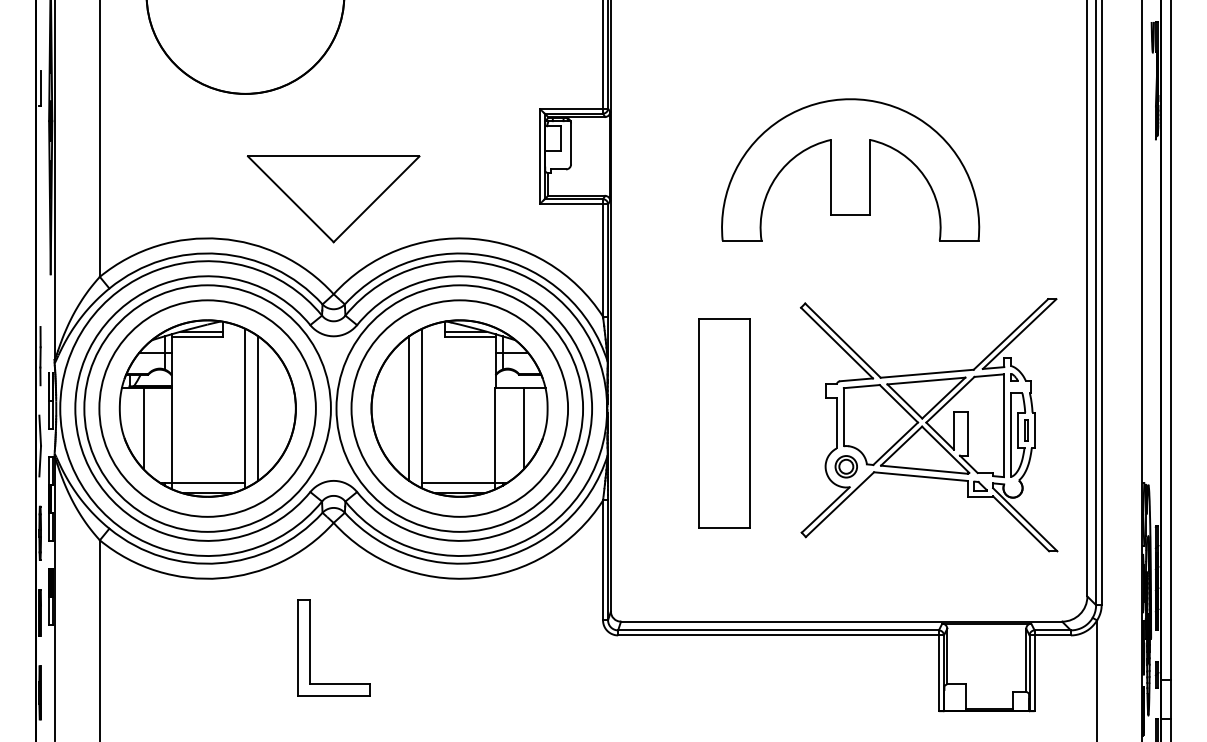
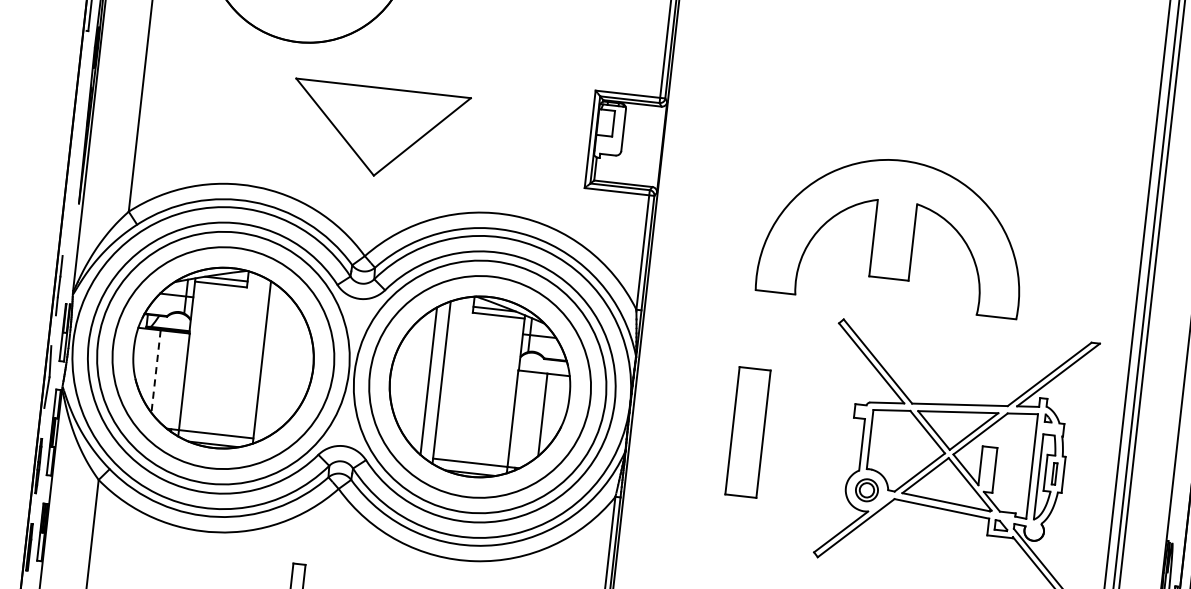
part: (850, 169) -> (894, 232), moved
part: (333, 199) -> (378, 132), moved
line: (258, 408) -> (275, 363), removed
part: (724, 423) -> (747, 432), size x0.6
line: (143, 429) -> (155, 372), solid -> dashed

